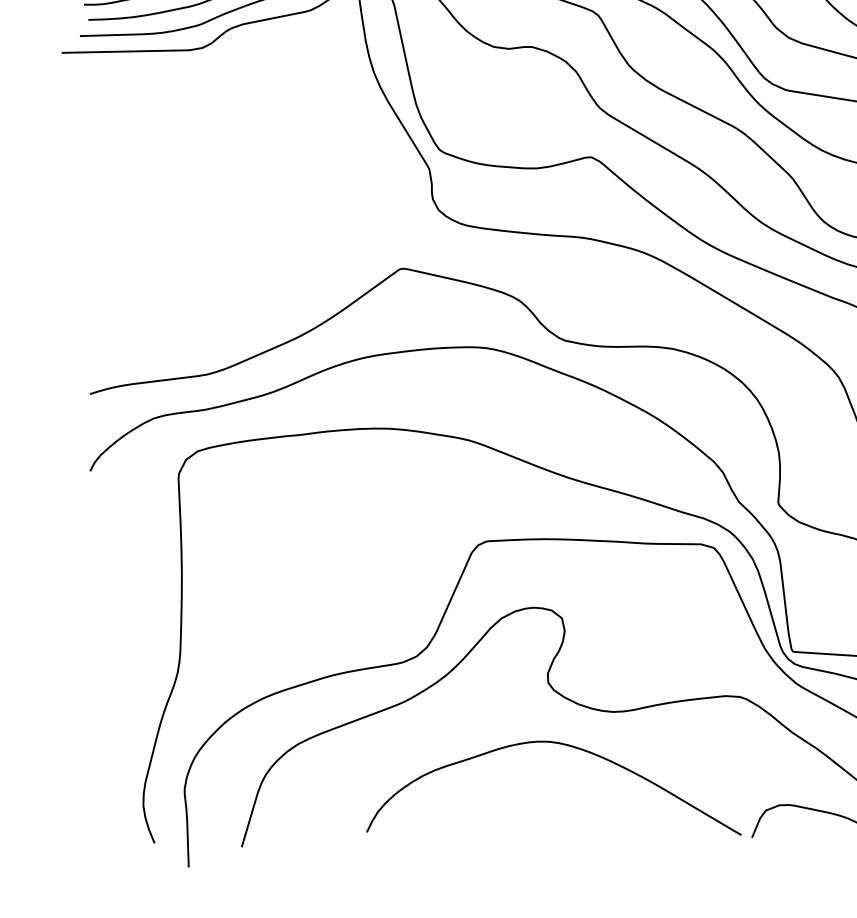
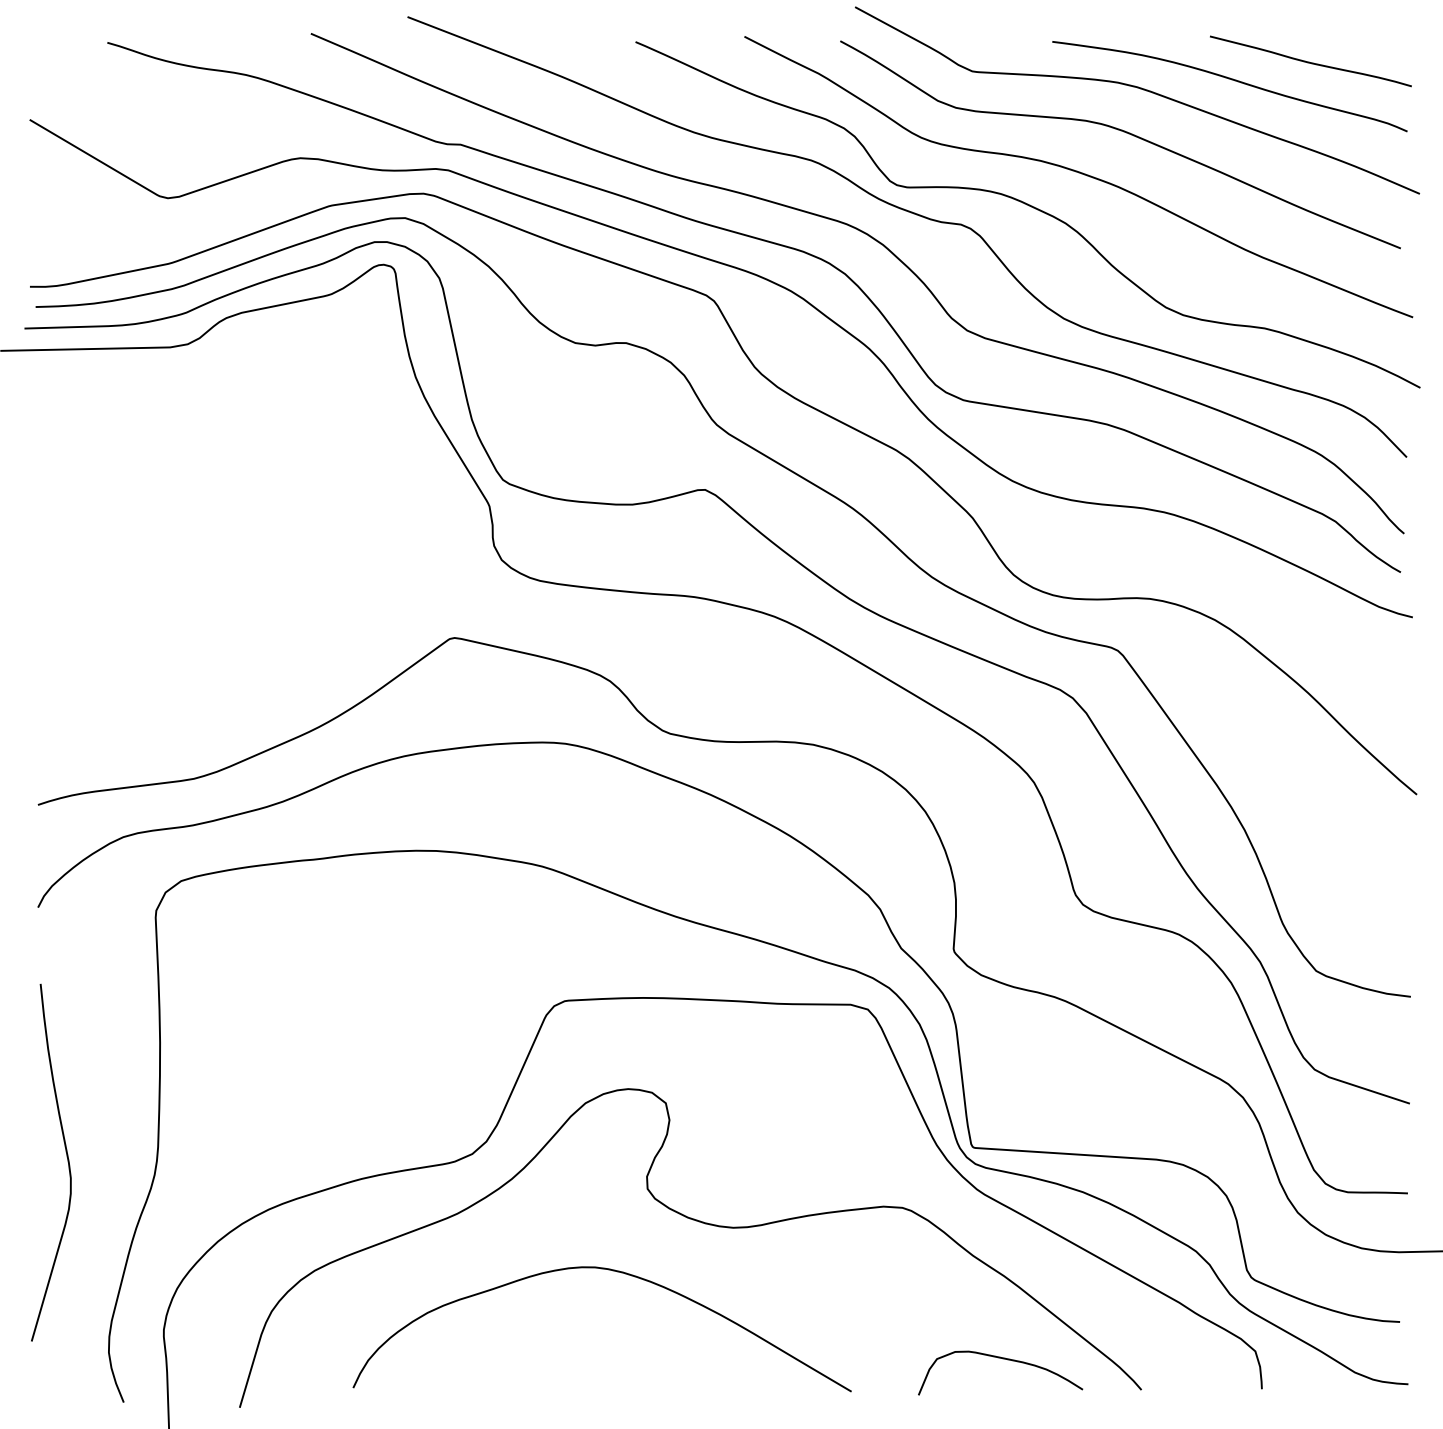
curve: (111, 659) -> (66, 1157), added
curve: (561, 744) -> (612, 1271), moved

